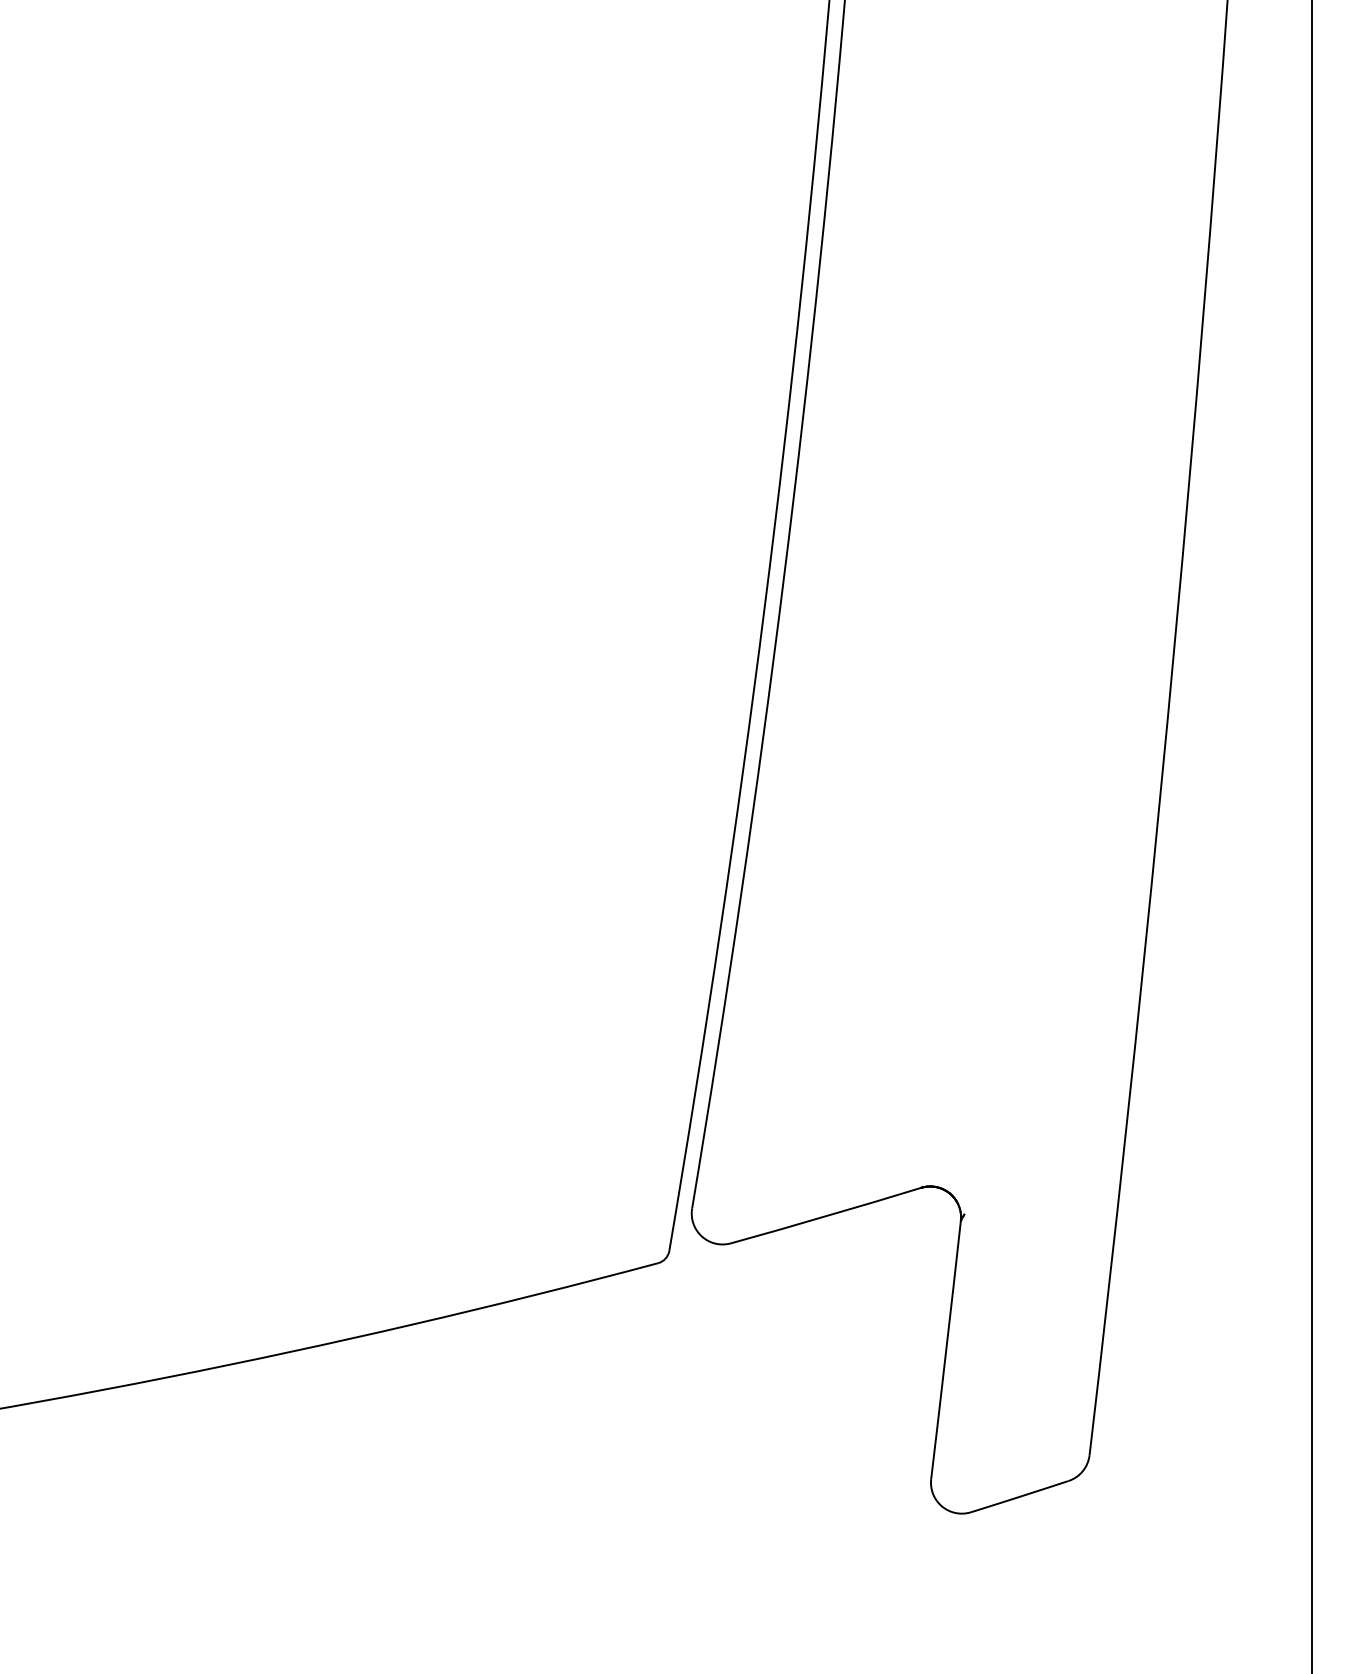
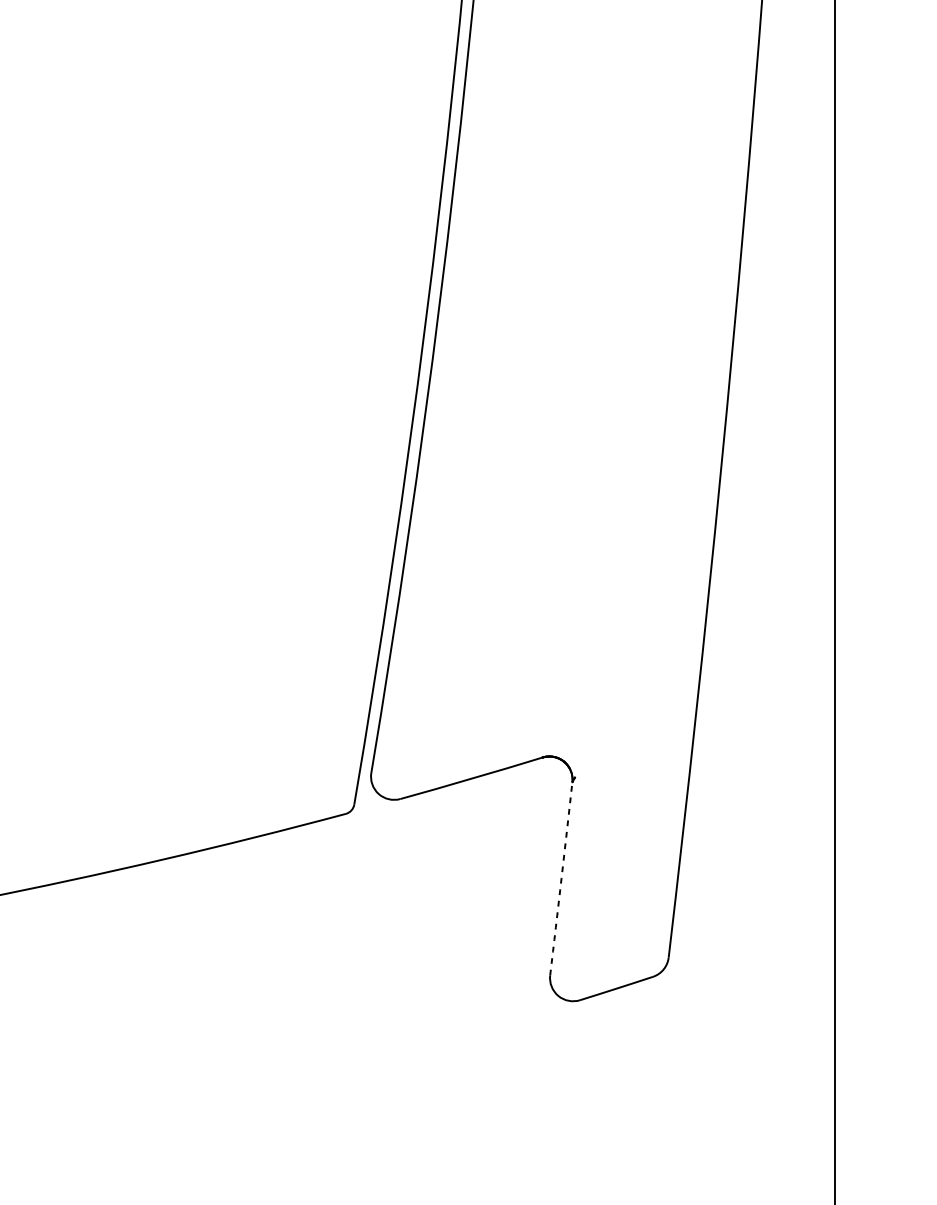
arc: (946, 1349) -> (561, 878), solid -> dashed

